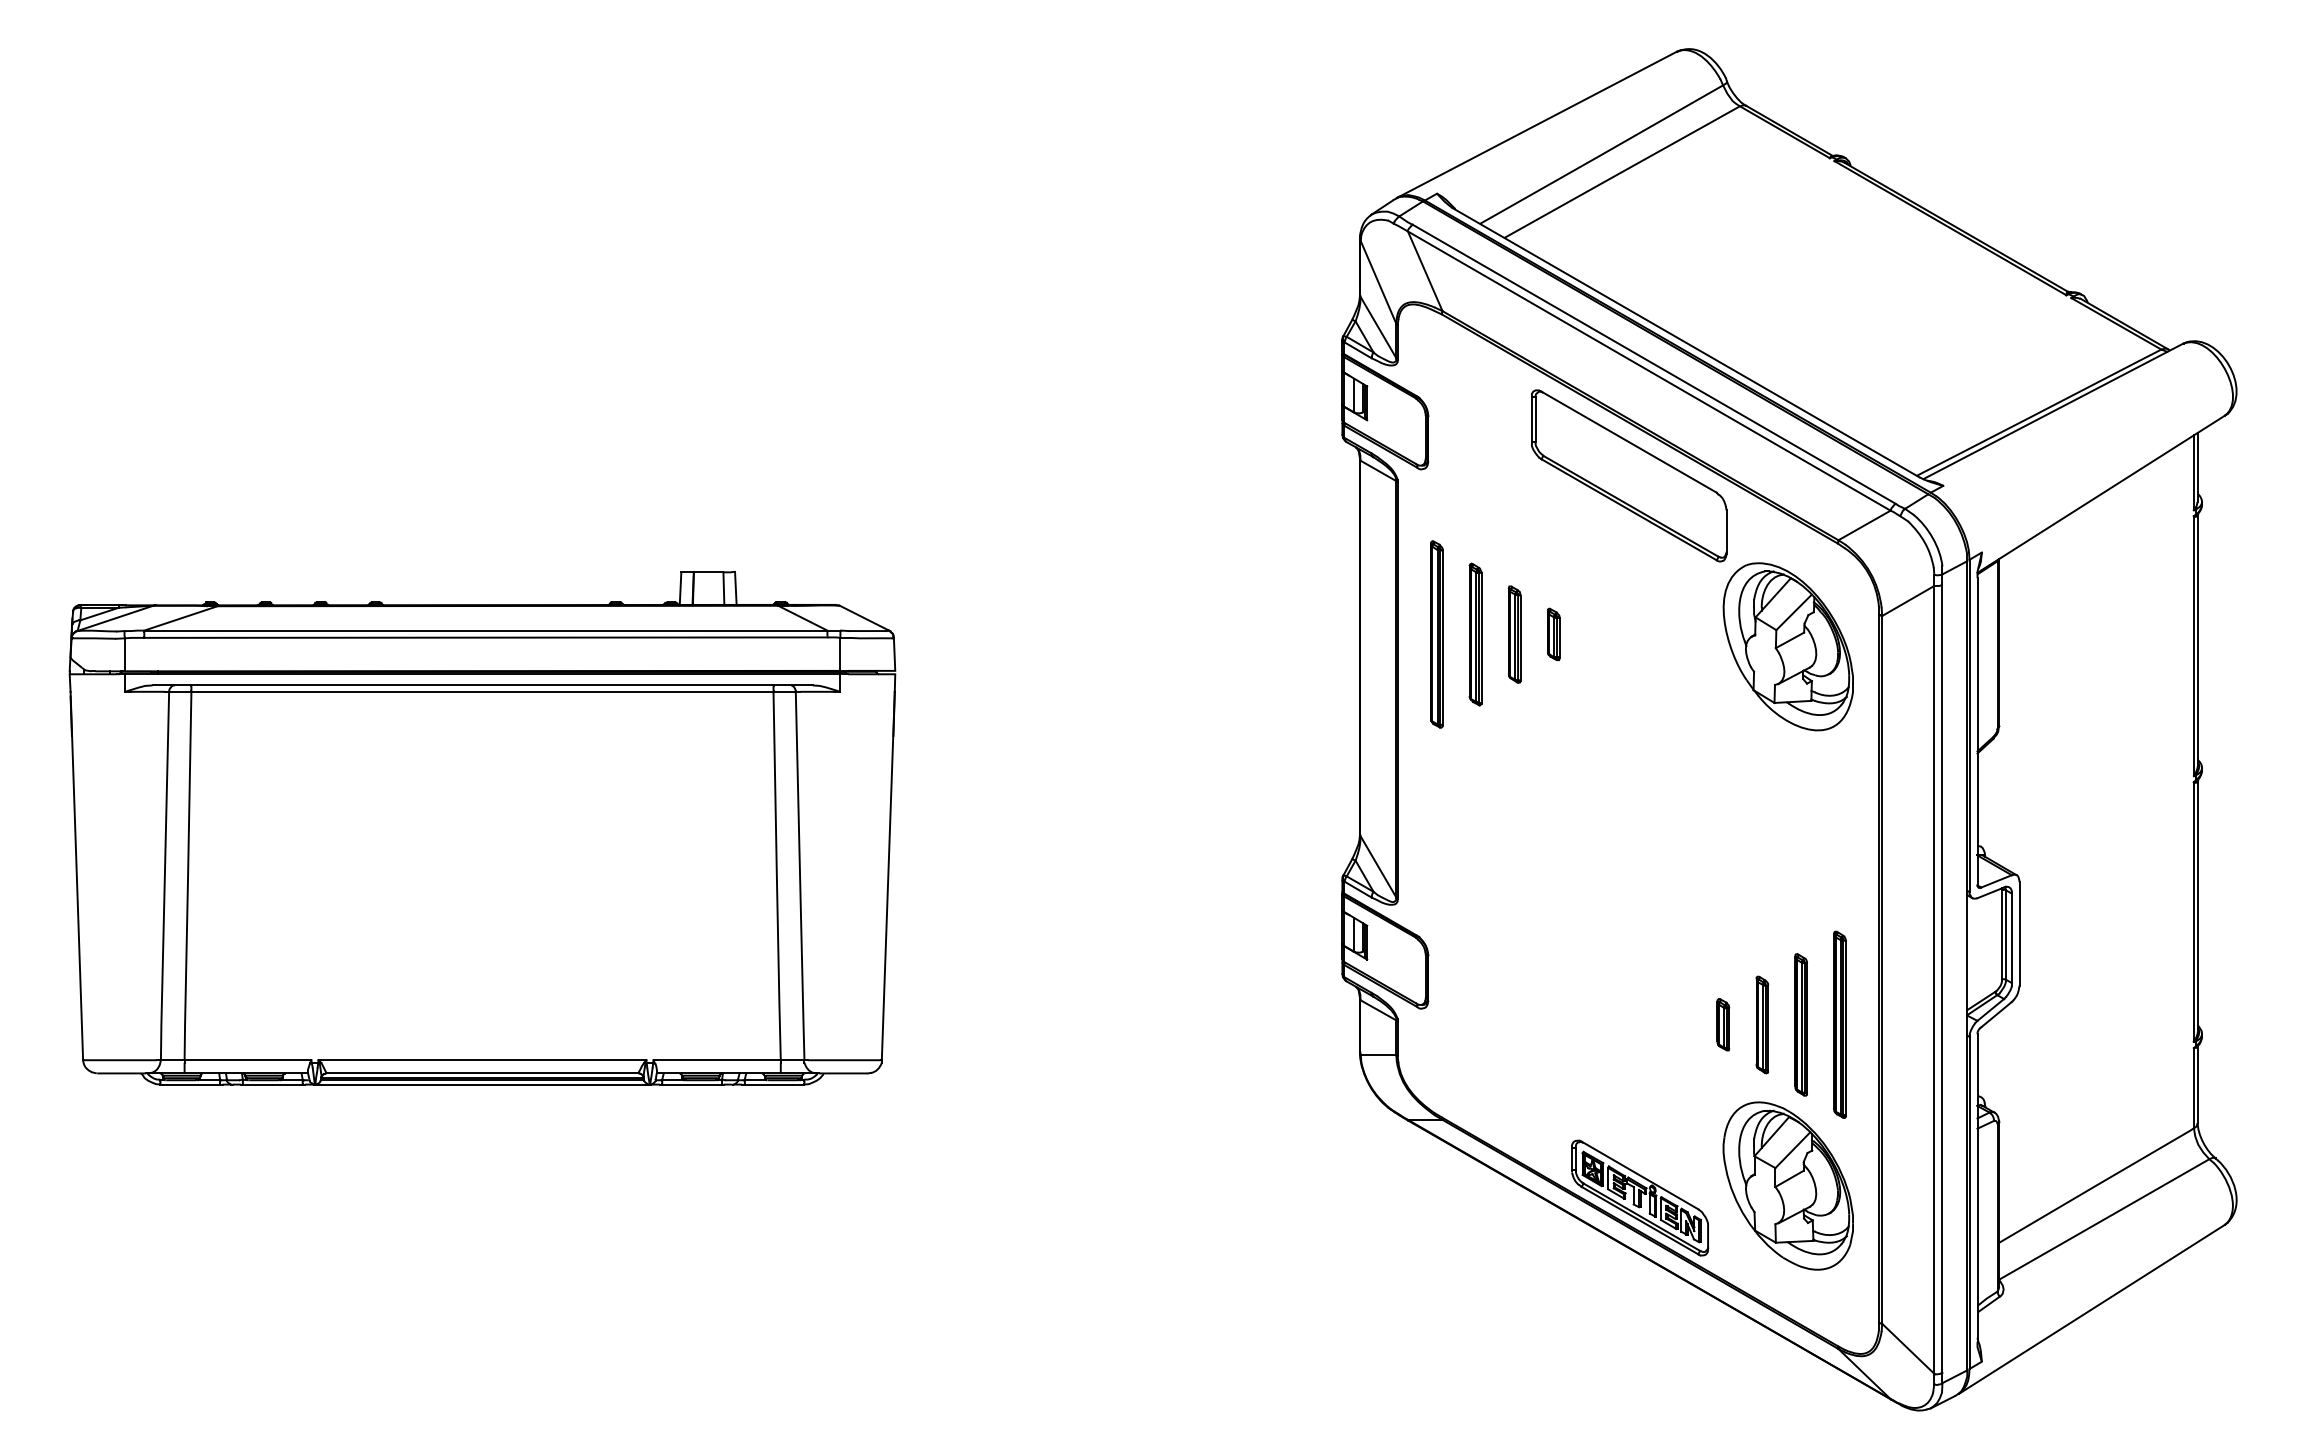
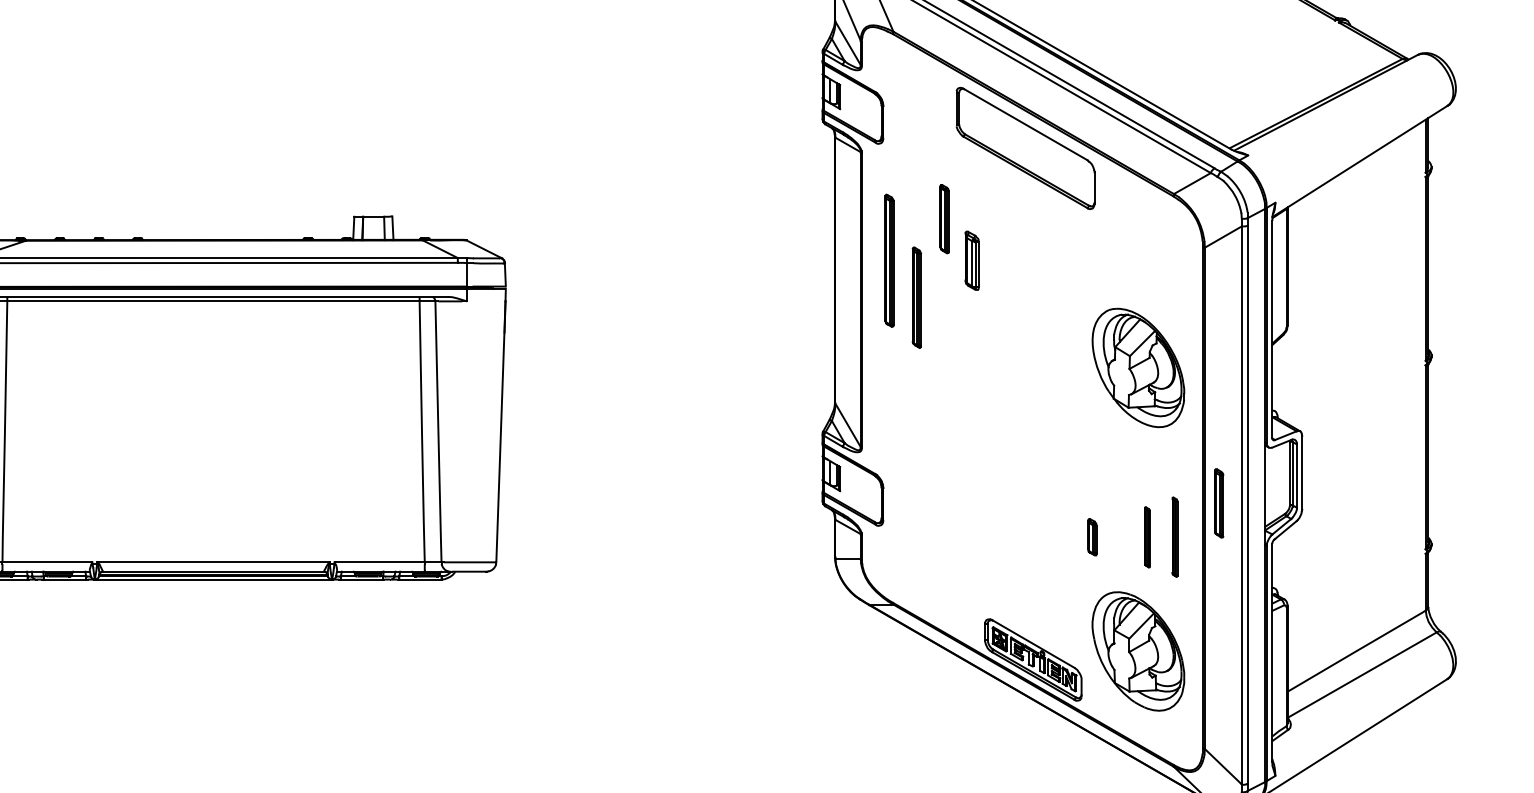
part: (1475, 634) -> (916, 297), moved
part: (1514, 634) -> (944, 219), moved
part: (1553, 634) -> (972, 260), size x1.6
part: (1787, 646) -> (1137, 367), moved
part: (1762, 1024) -> (1219, 503), moved
part: (1800, 1024) -> (1147, 537), size x0.6
part: (1839, 1024) -> (1174, 537), size x0.6

